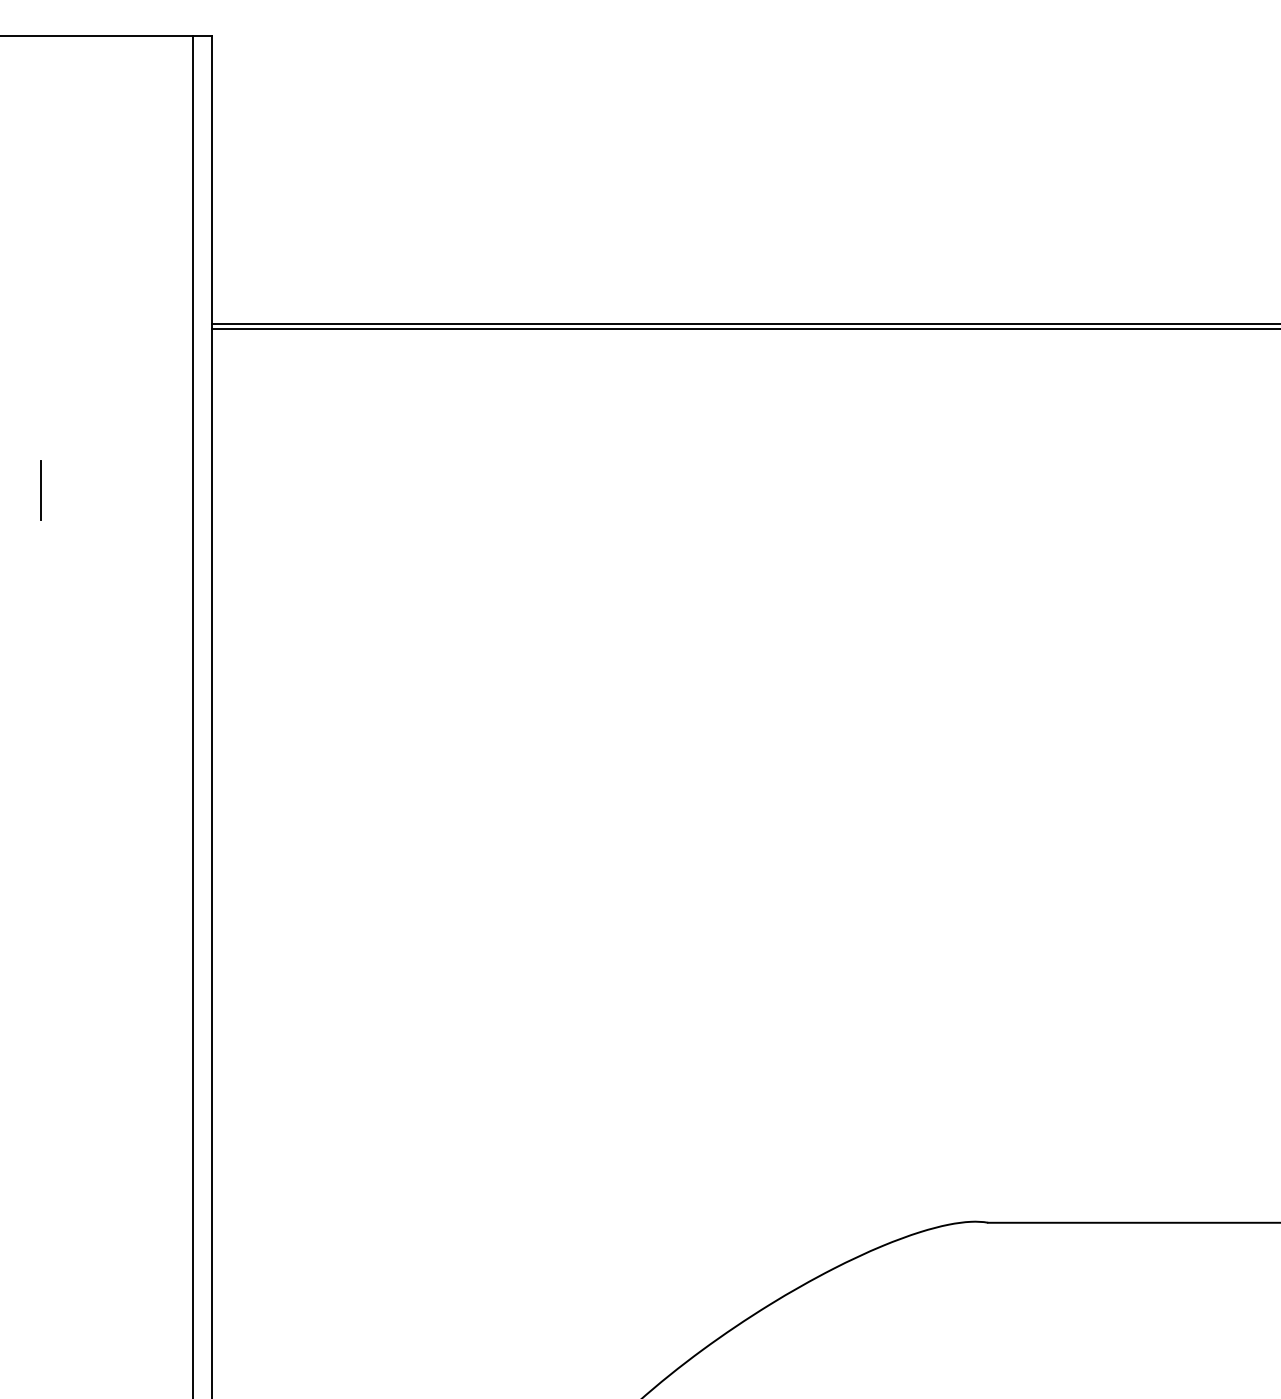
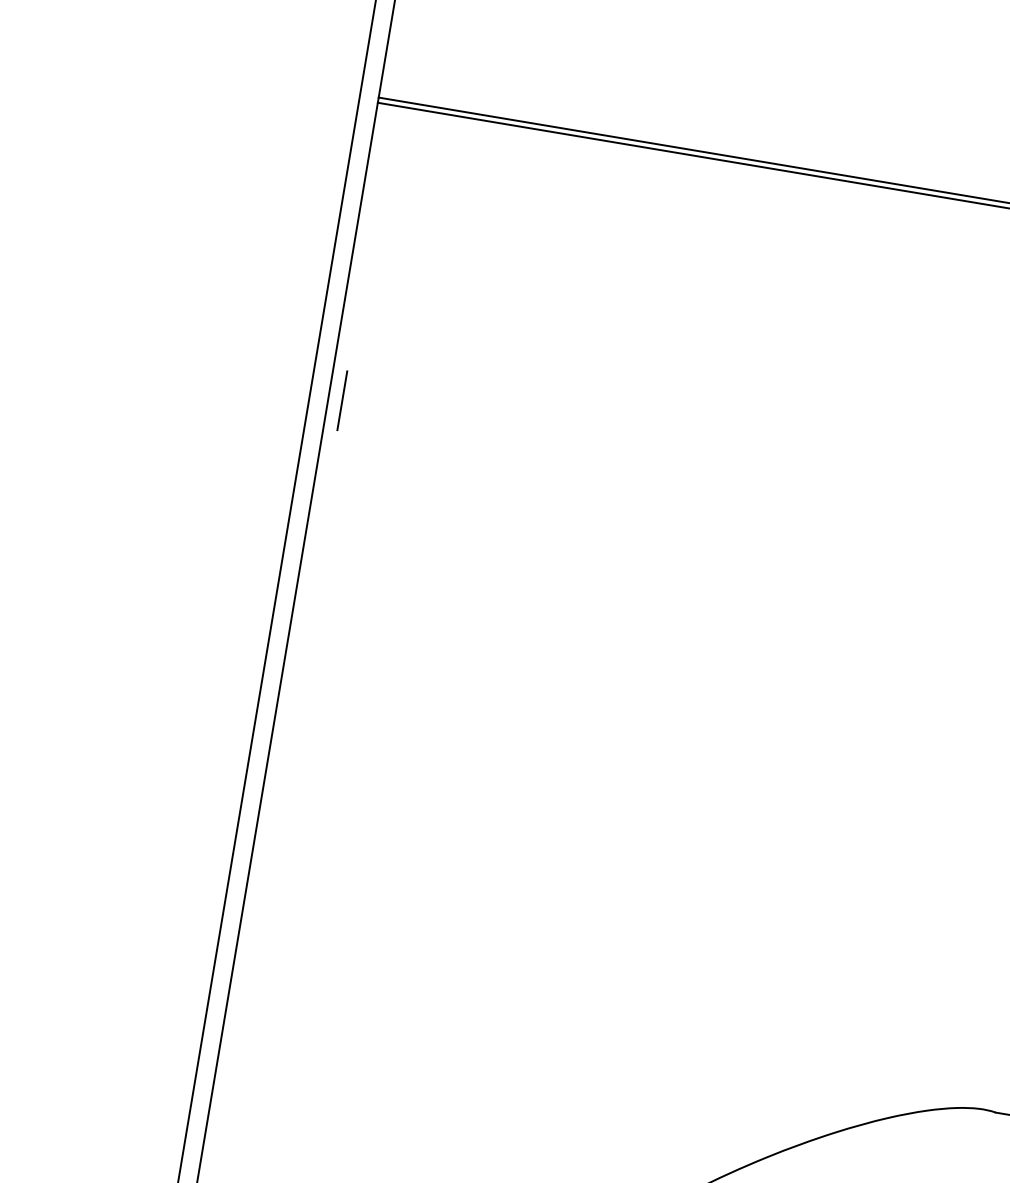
line: (40, 490) -> (341, 400), moved

